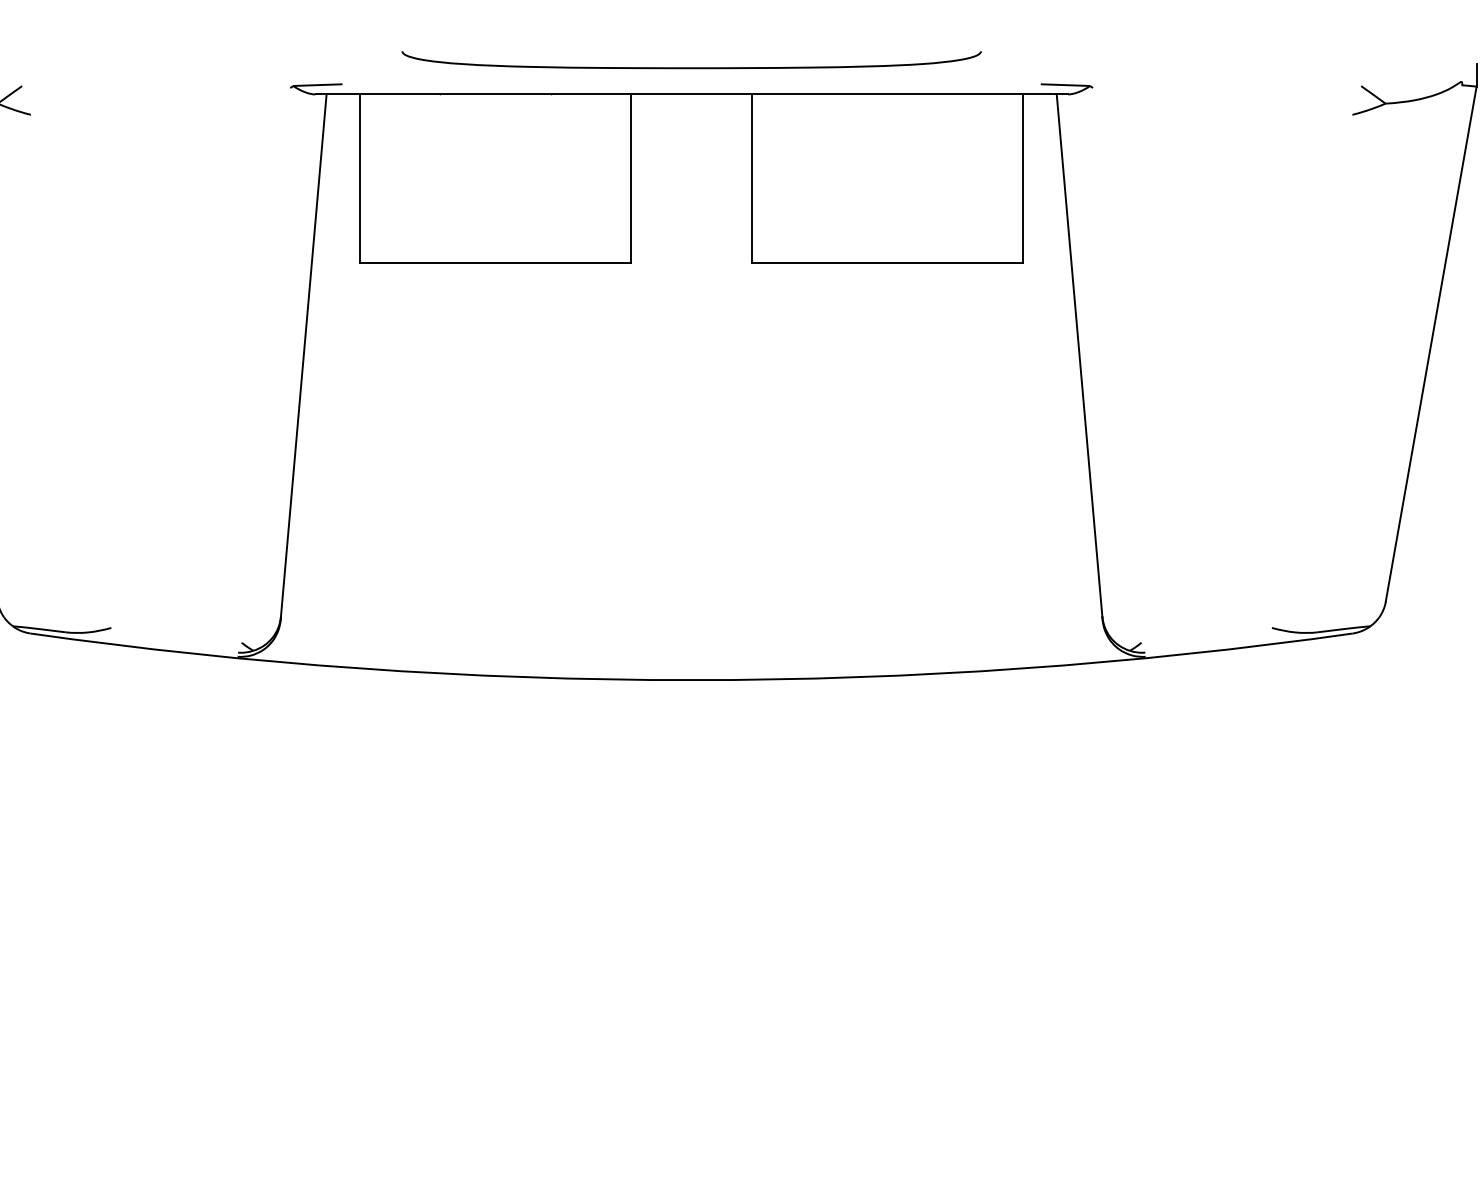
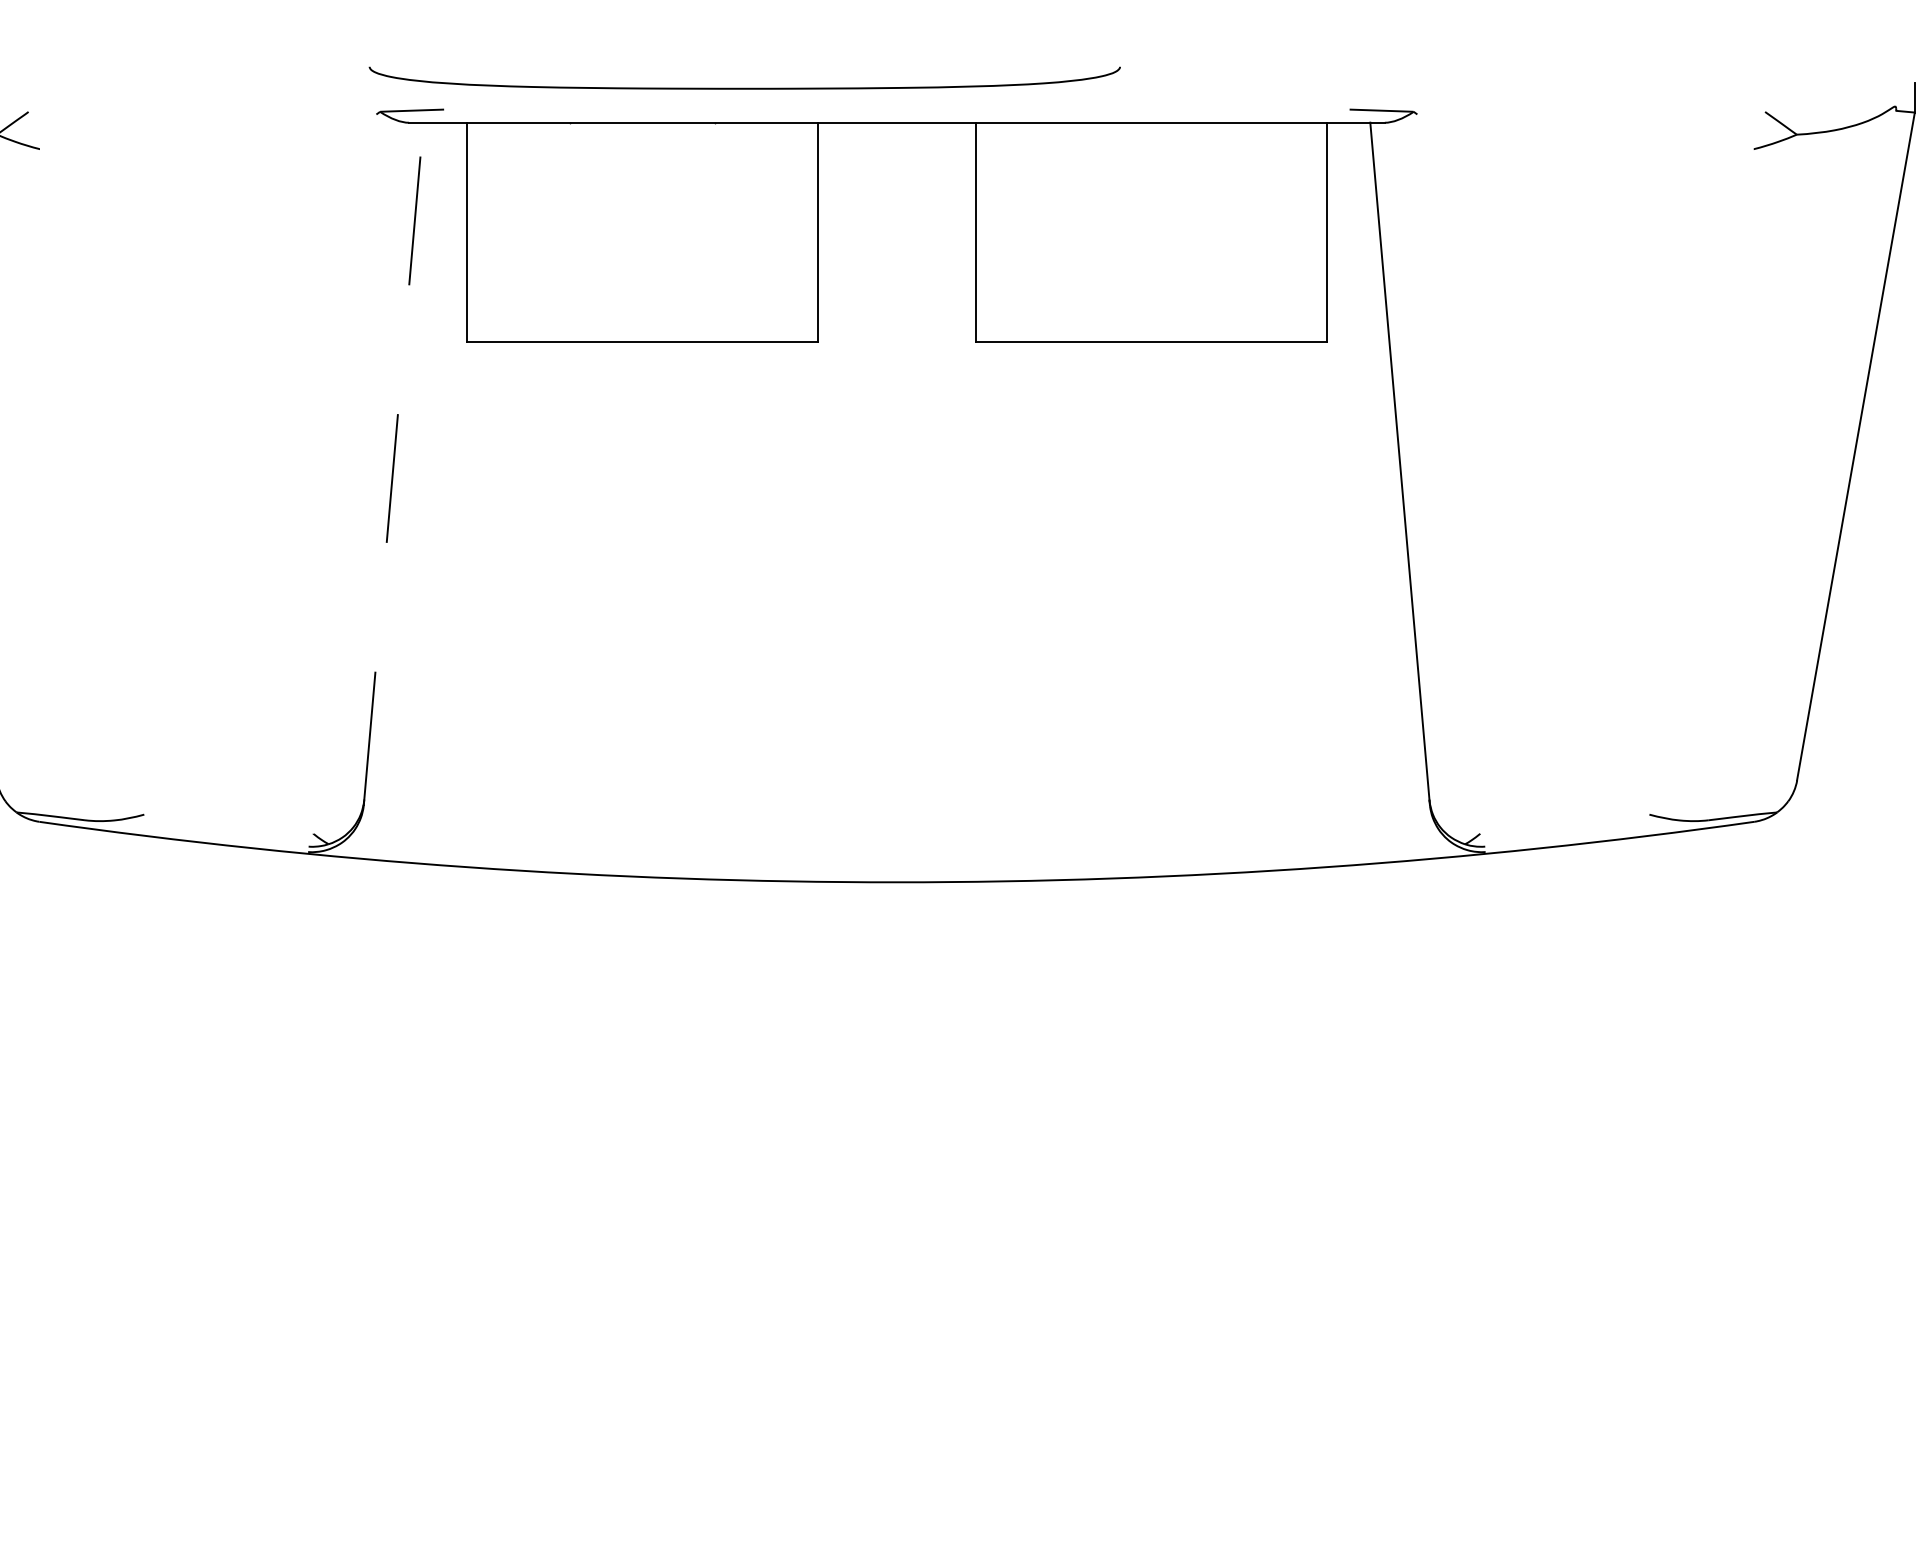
curve: (691, 67) -> (744, 87), moved
line: (303, 355) -> (393, 461), solid -> dashed

